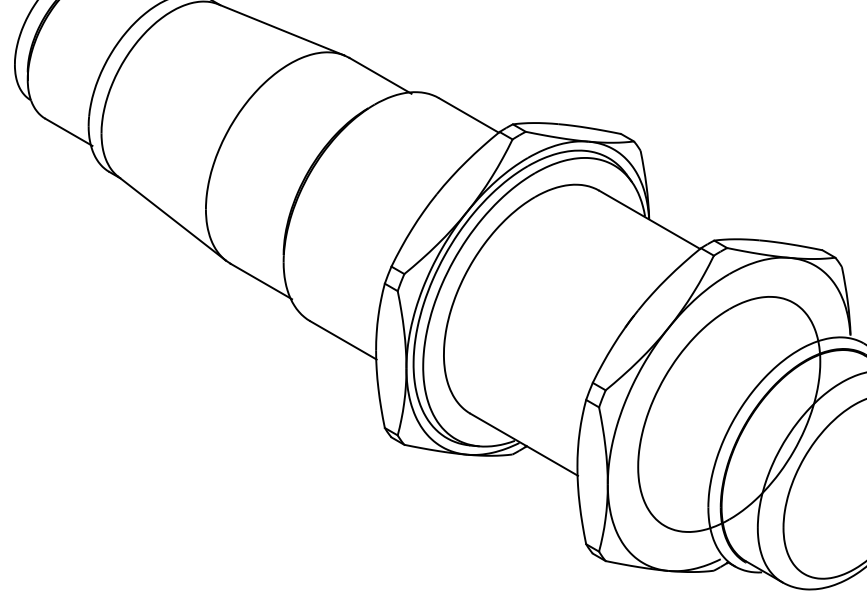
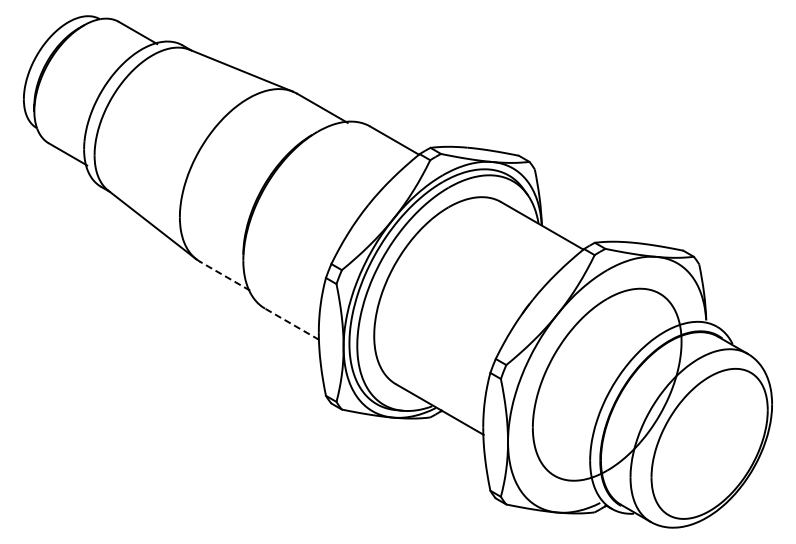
line: (261, 281) -> (225, 276), solid -> dashed
line: (342, 340) -> (291, 324), solid -> dashed

